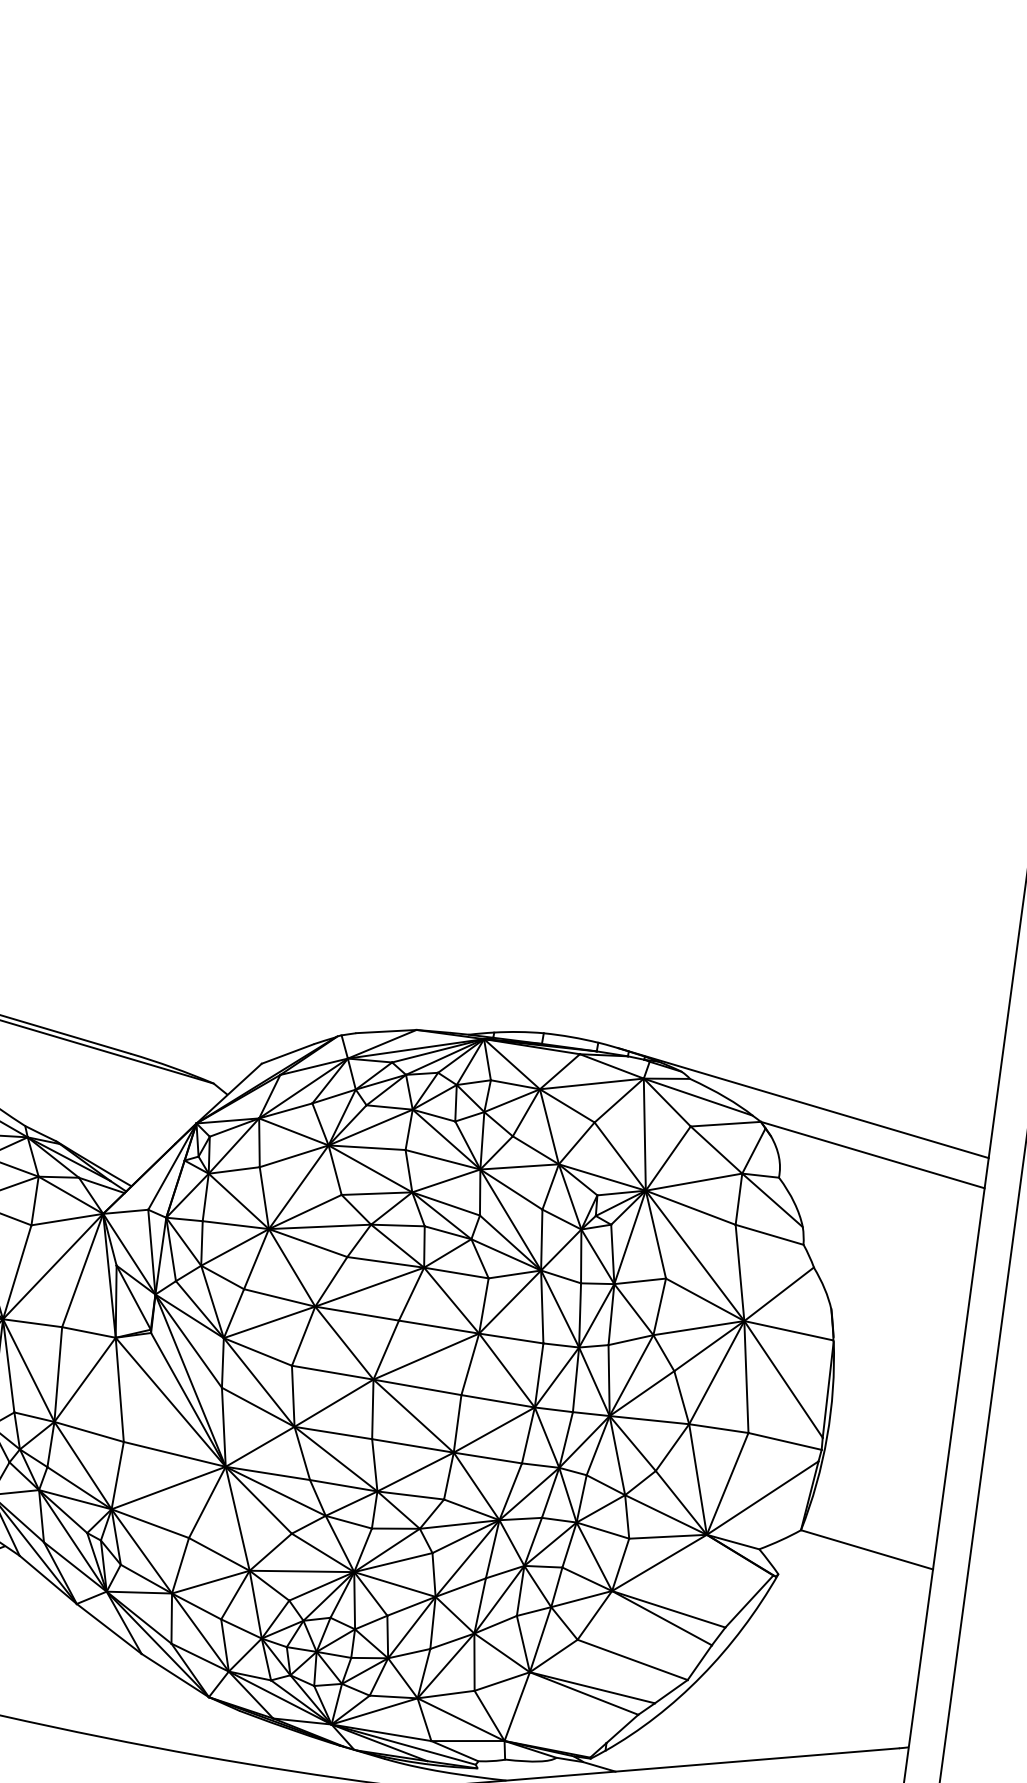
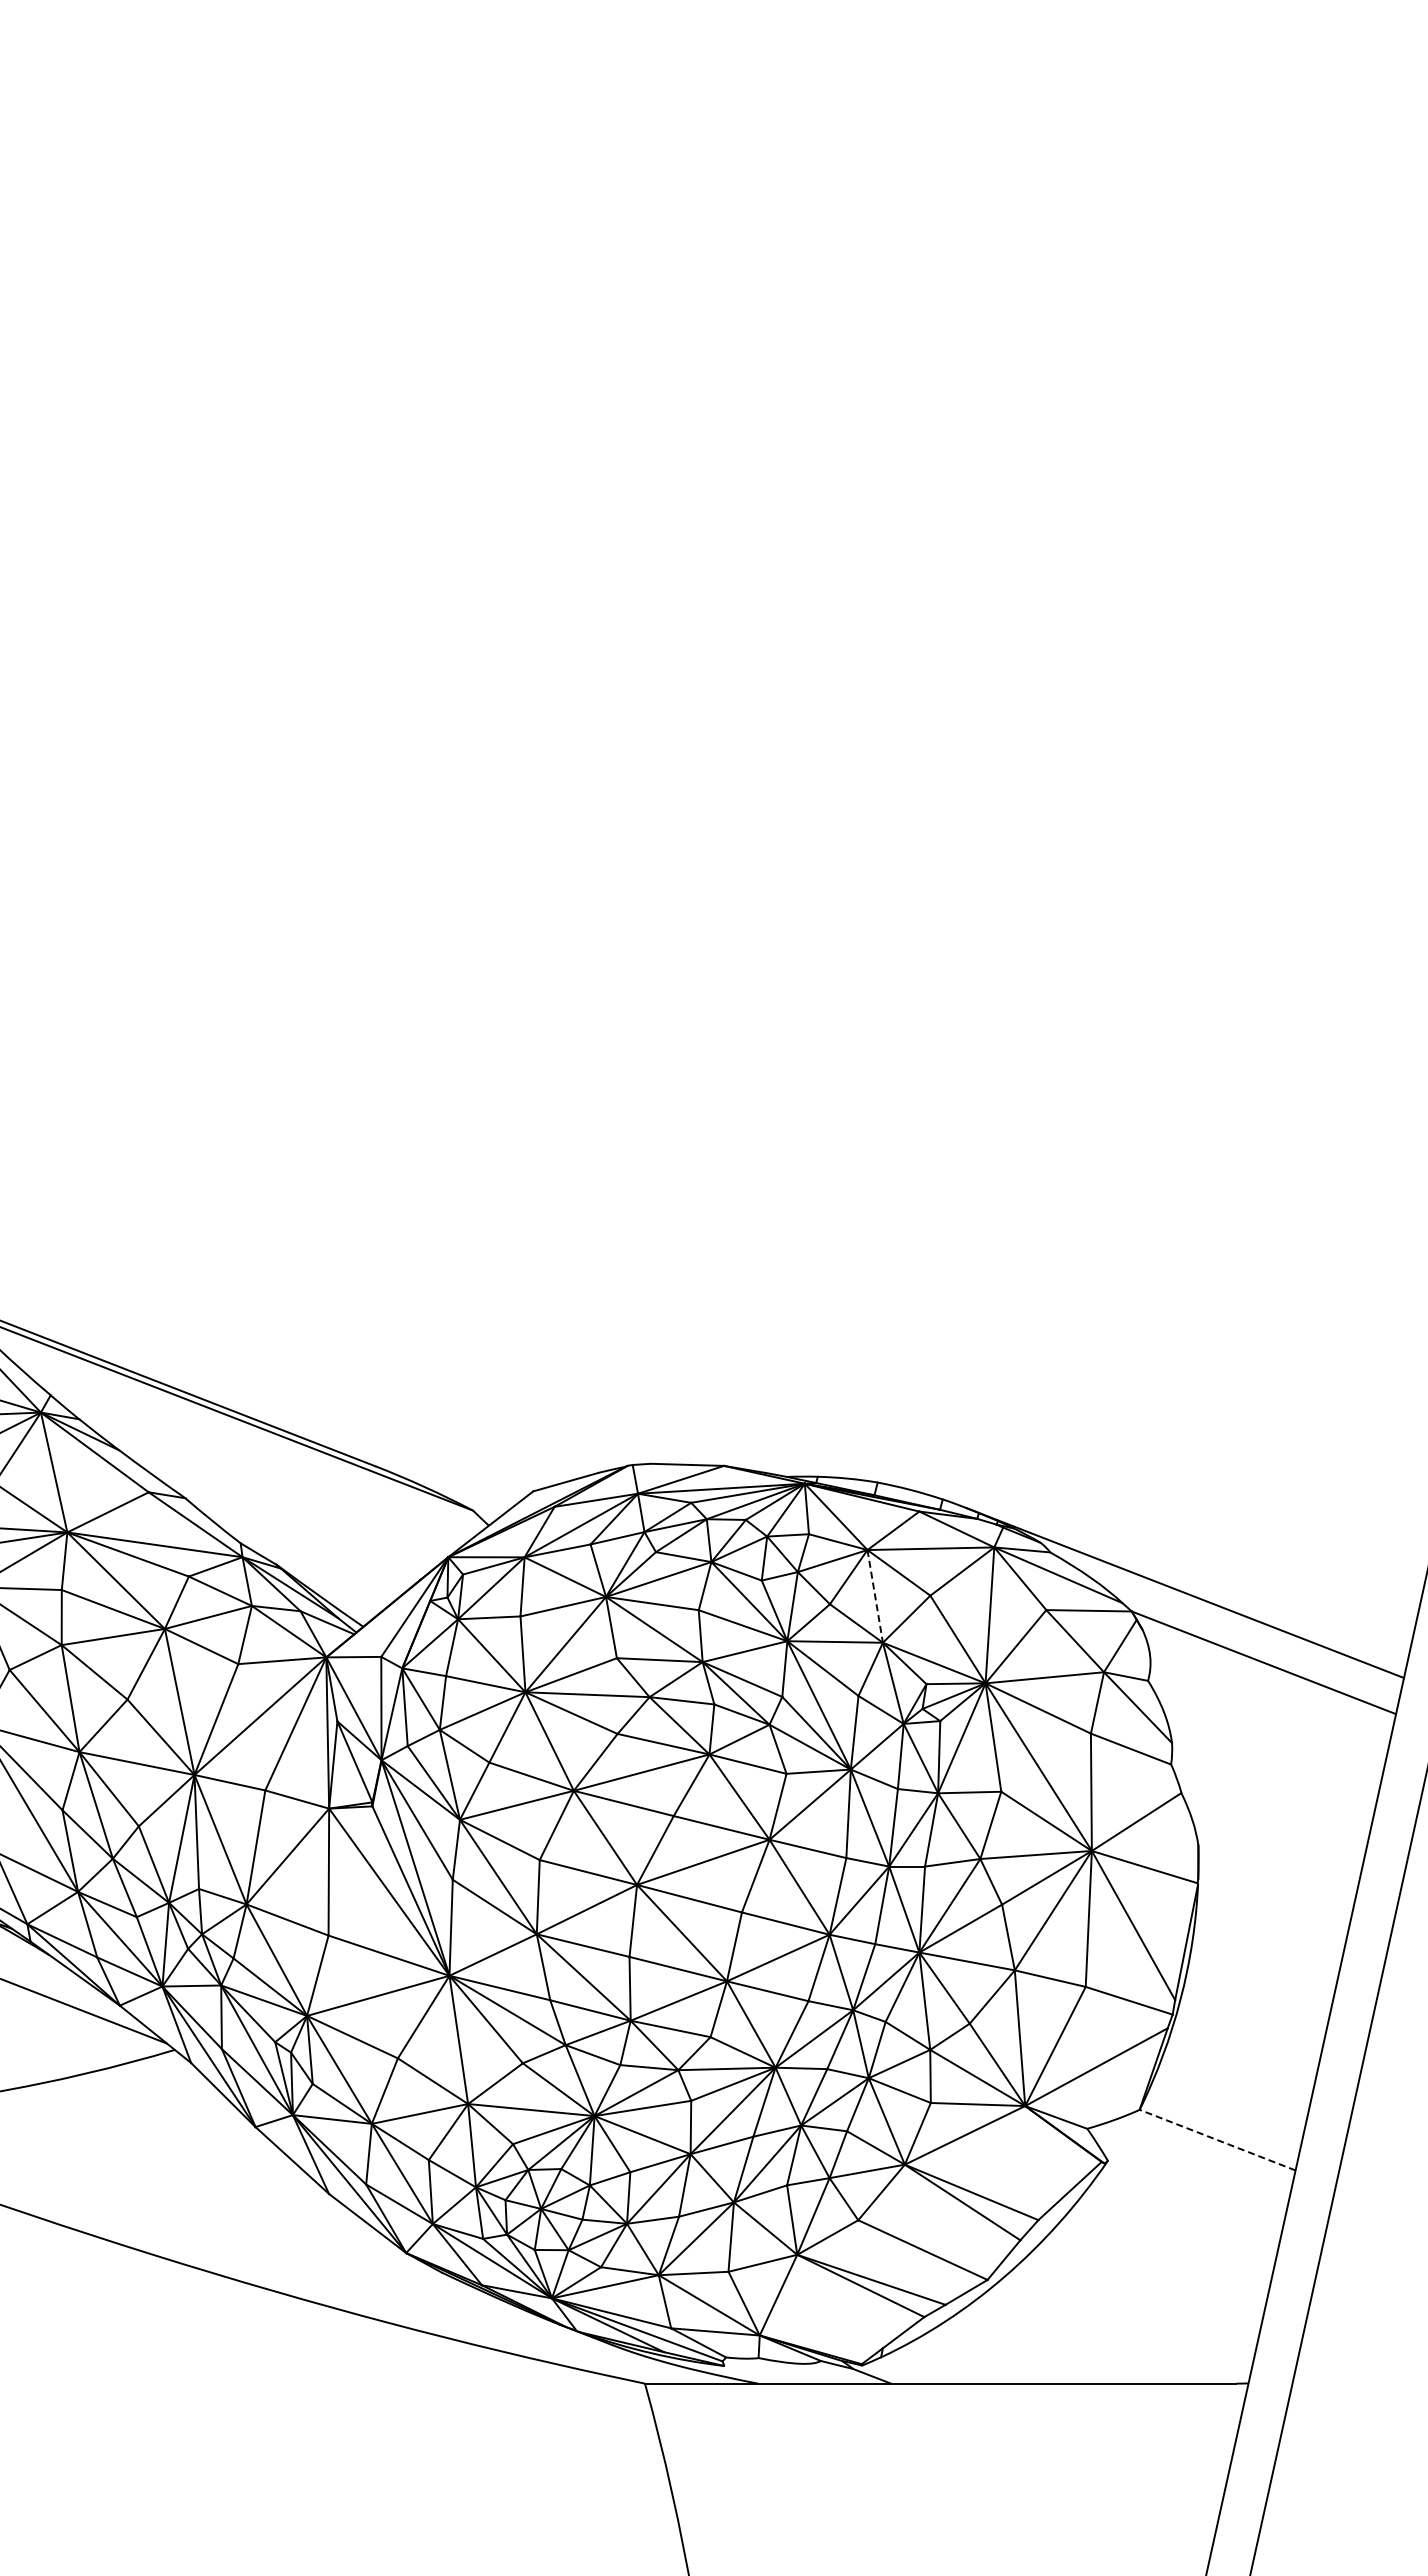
line: (549, 1126) -> (875, 1596), solid -> dashed
line: (866, 1550) -> (1217, 2140), solid -> dashed

